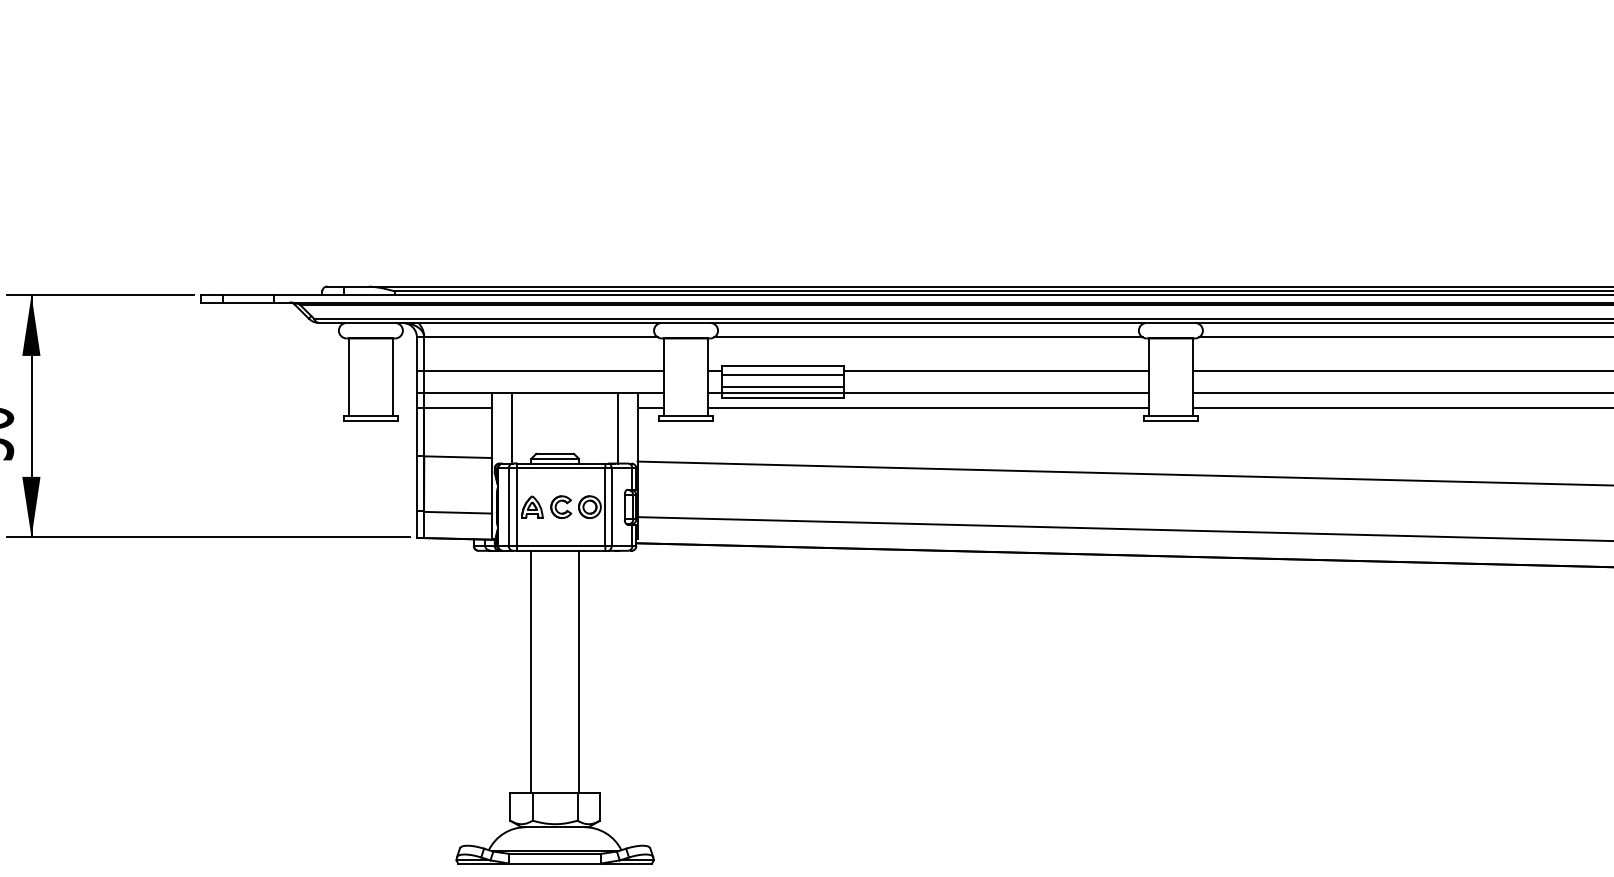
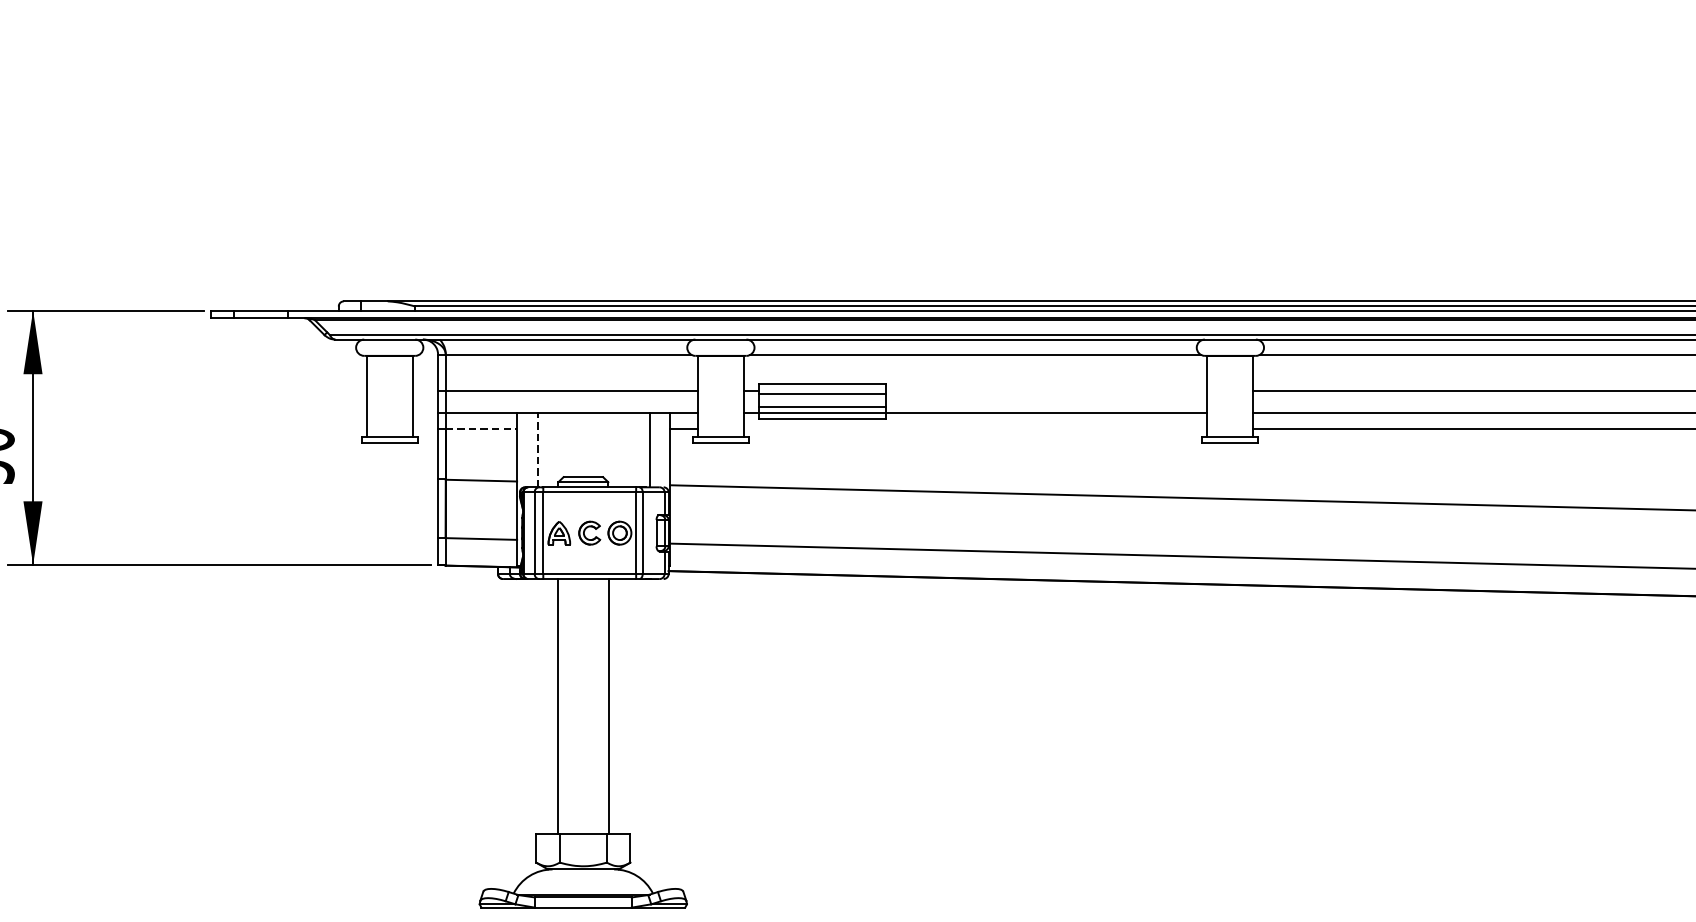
line: (996, 371) -> (1047, 390), removed
line: (458, 407) -> (481, 428), solid -> dashed
line: (928, 407) -> (975, 428), removed
line: (511, 427) -> (537, 449), solid -> dashed

